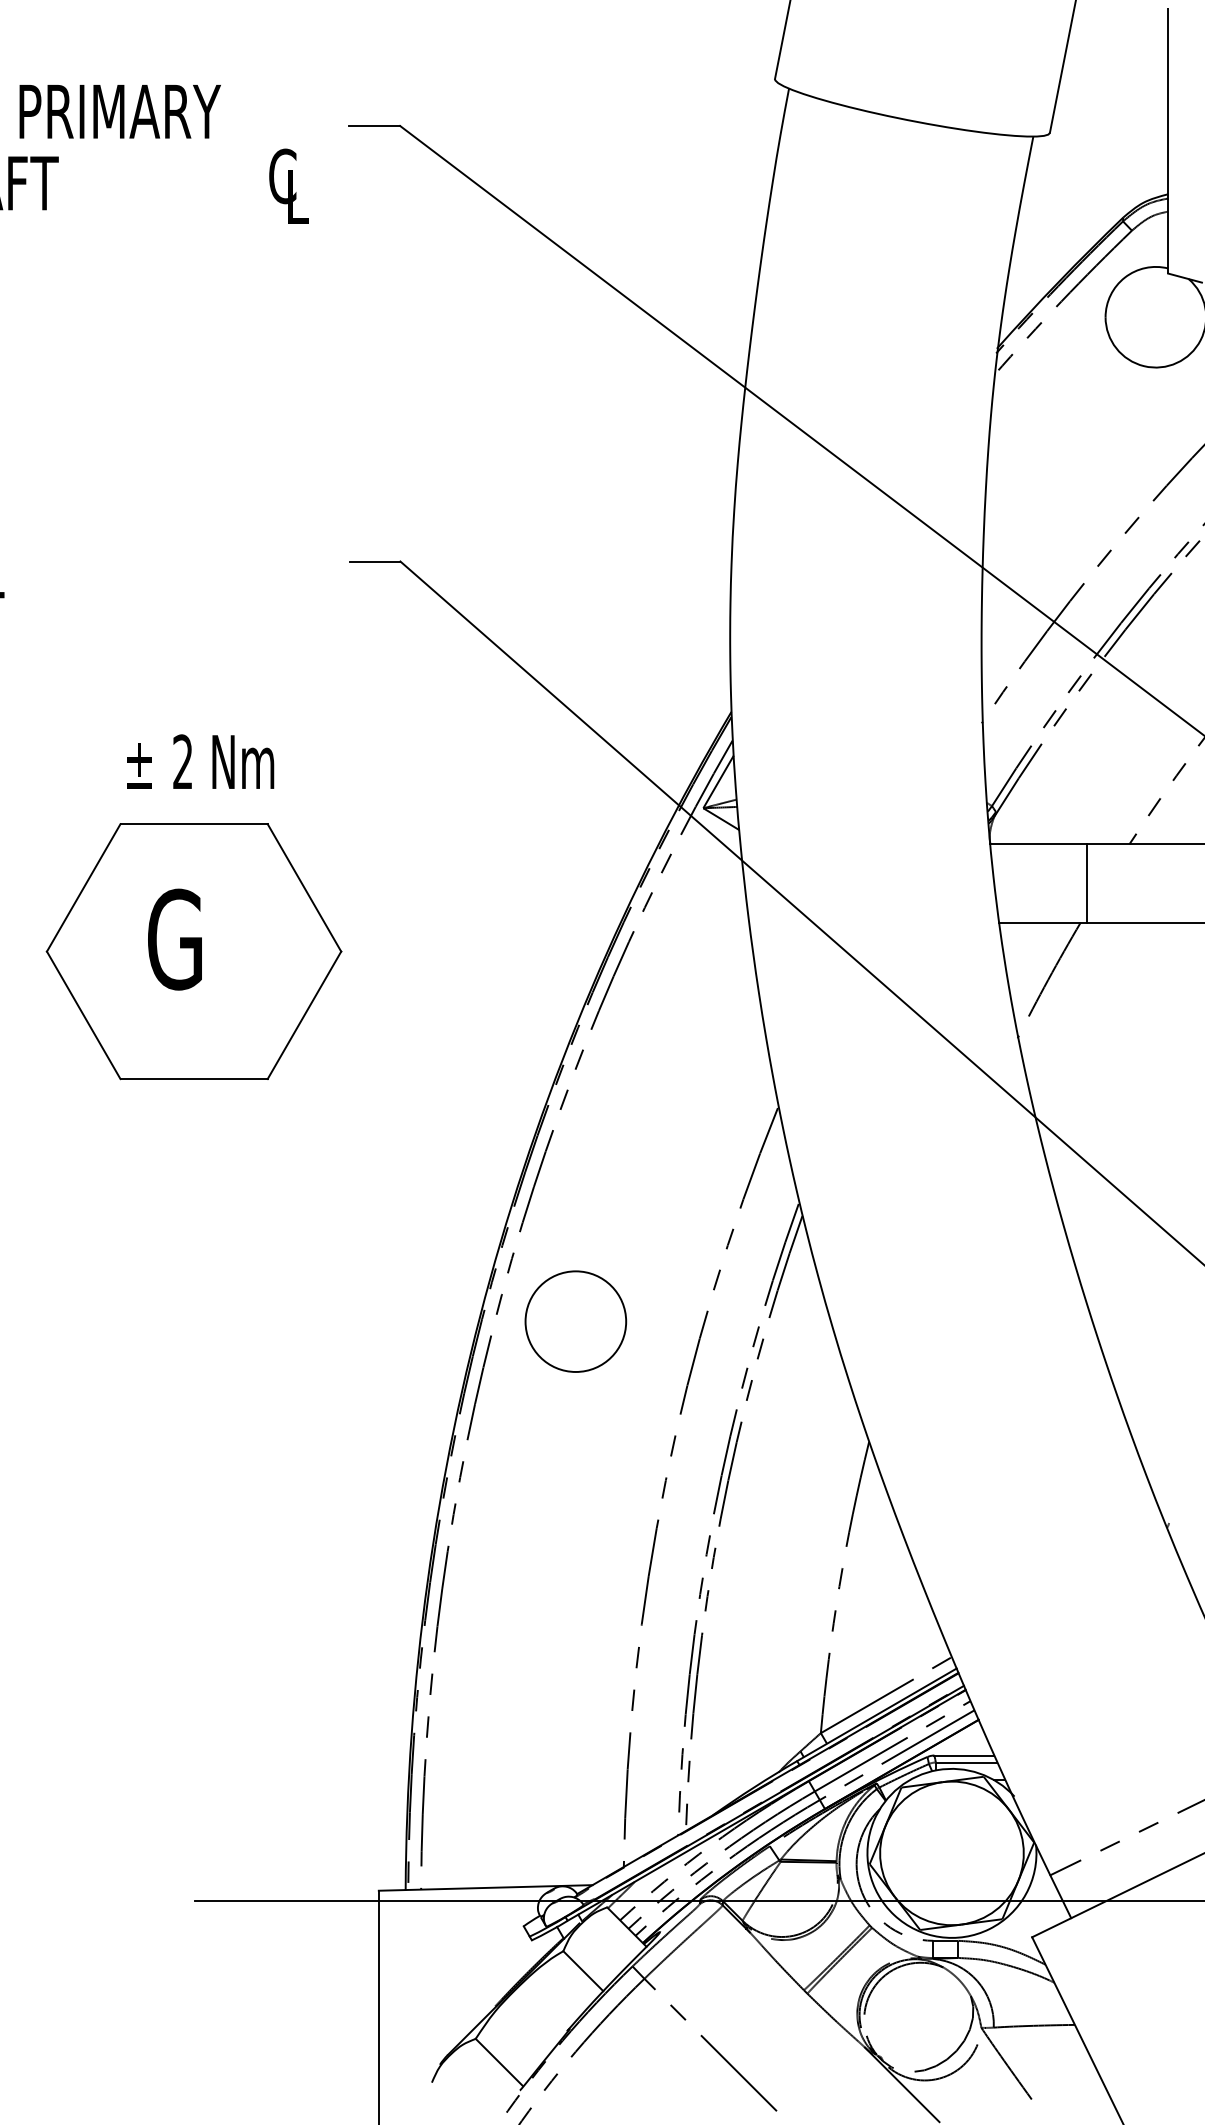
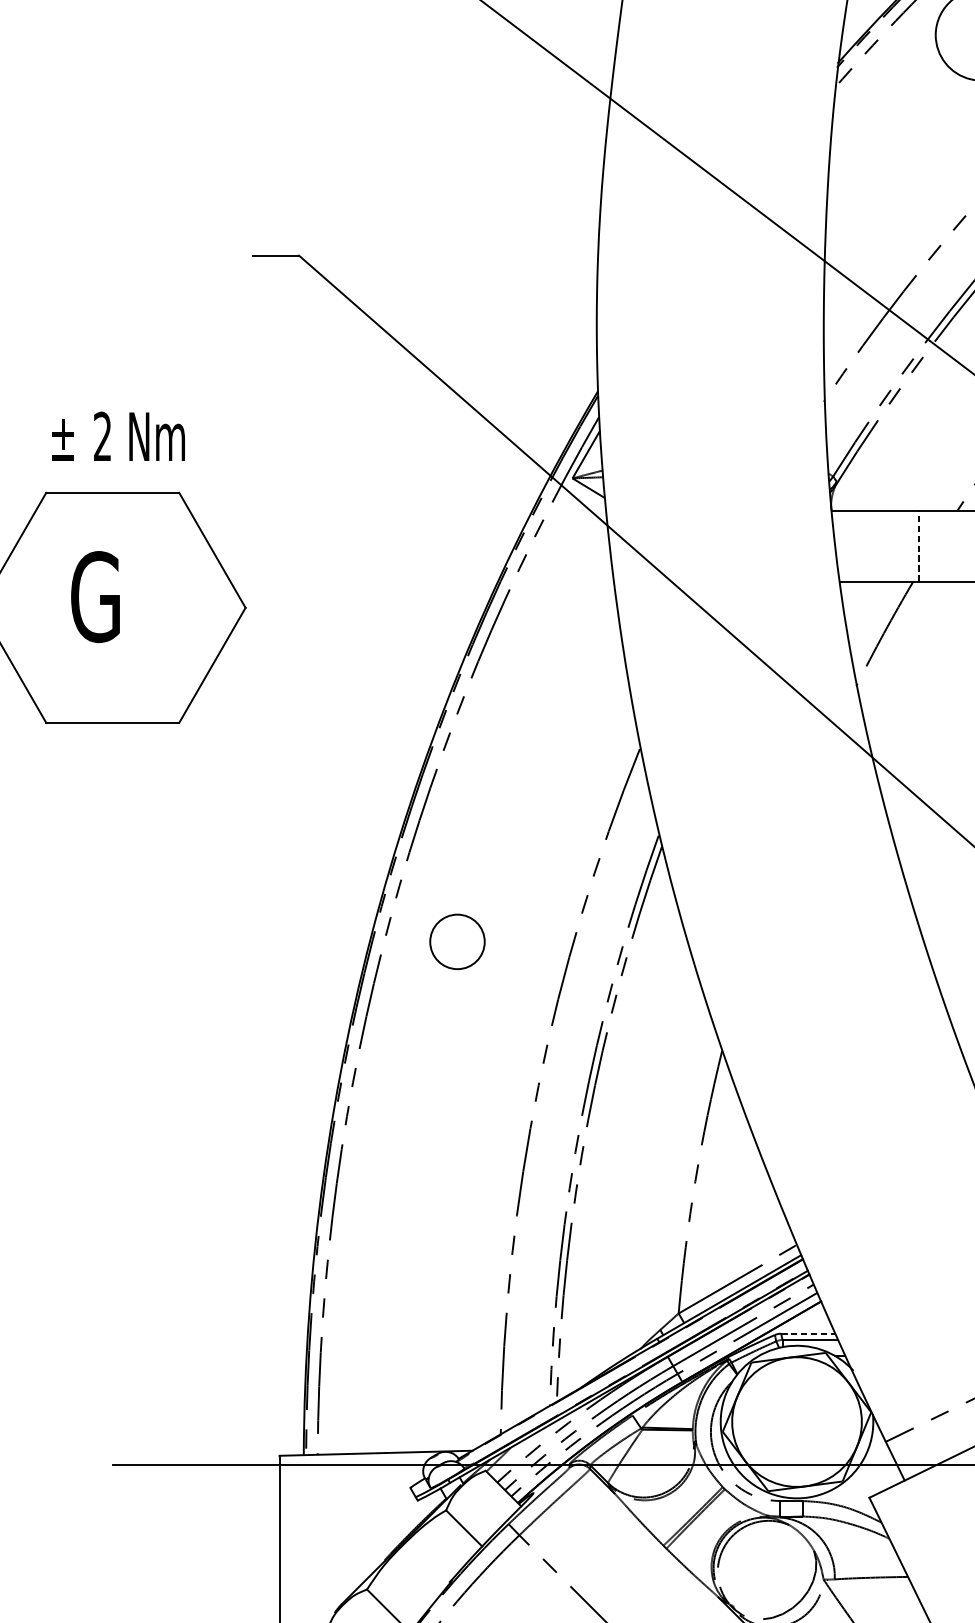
line: (1087, 882) -> (919, 545), solid -> dashed
circle: (575, 1321) -> (457, 941), size x0.6
line: (964, 1755) -> (808, 1333), solid -> dashed

